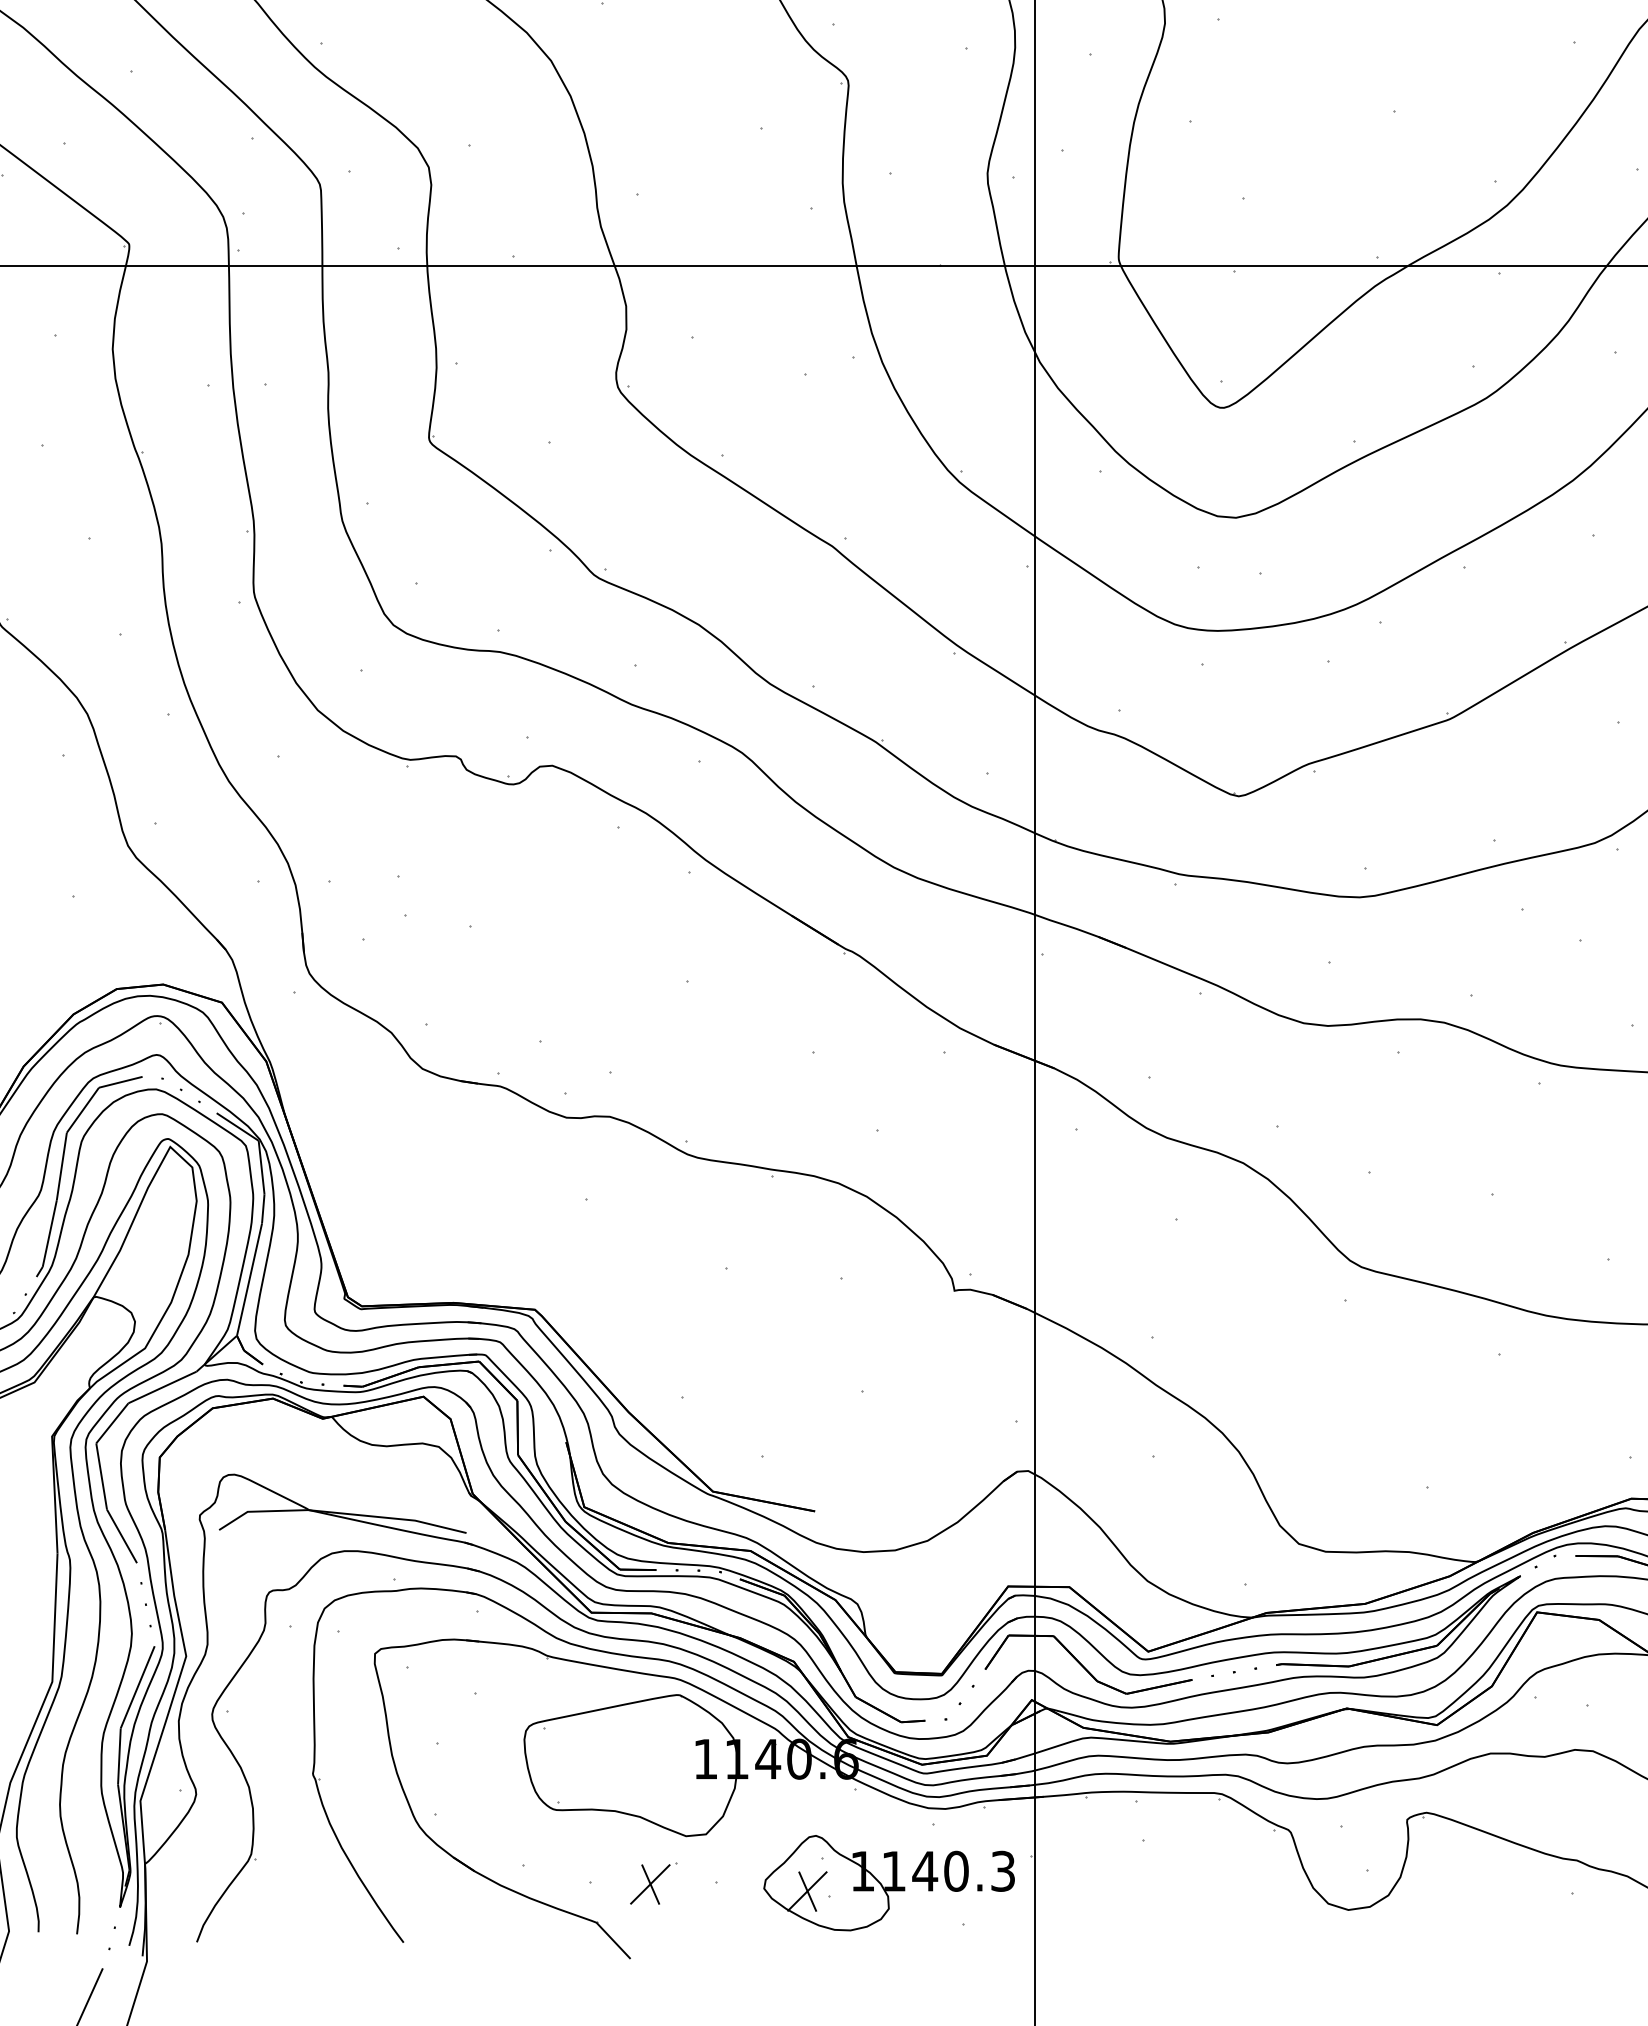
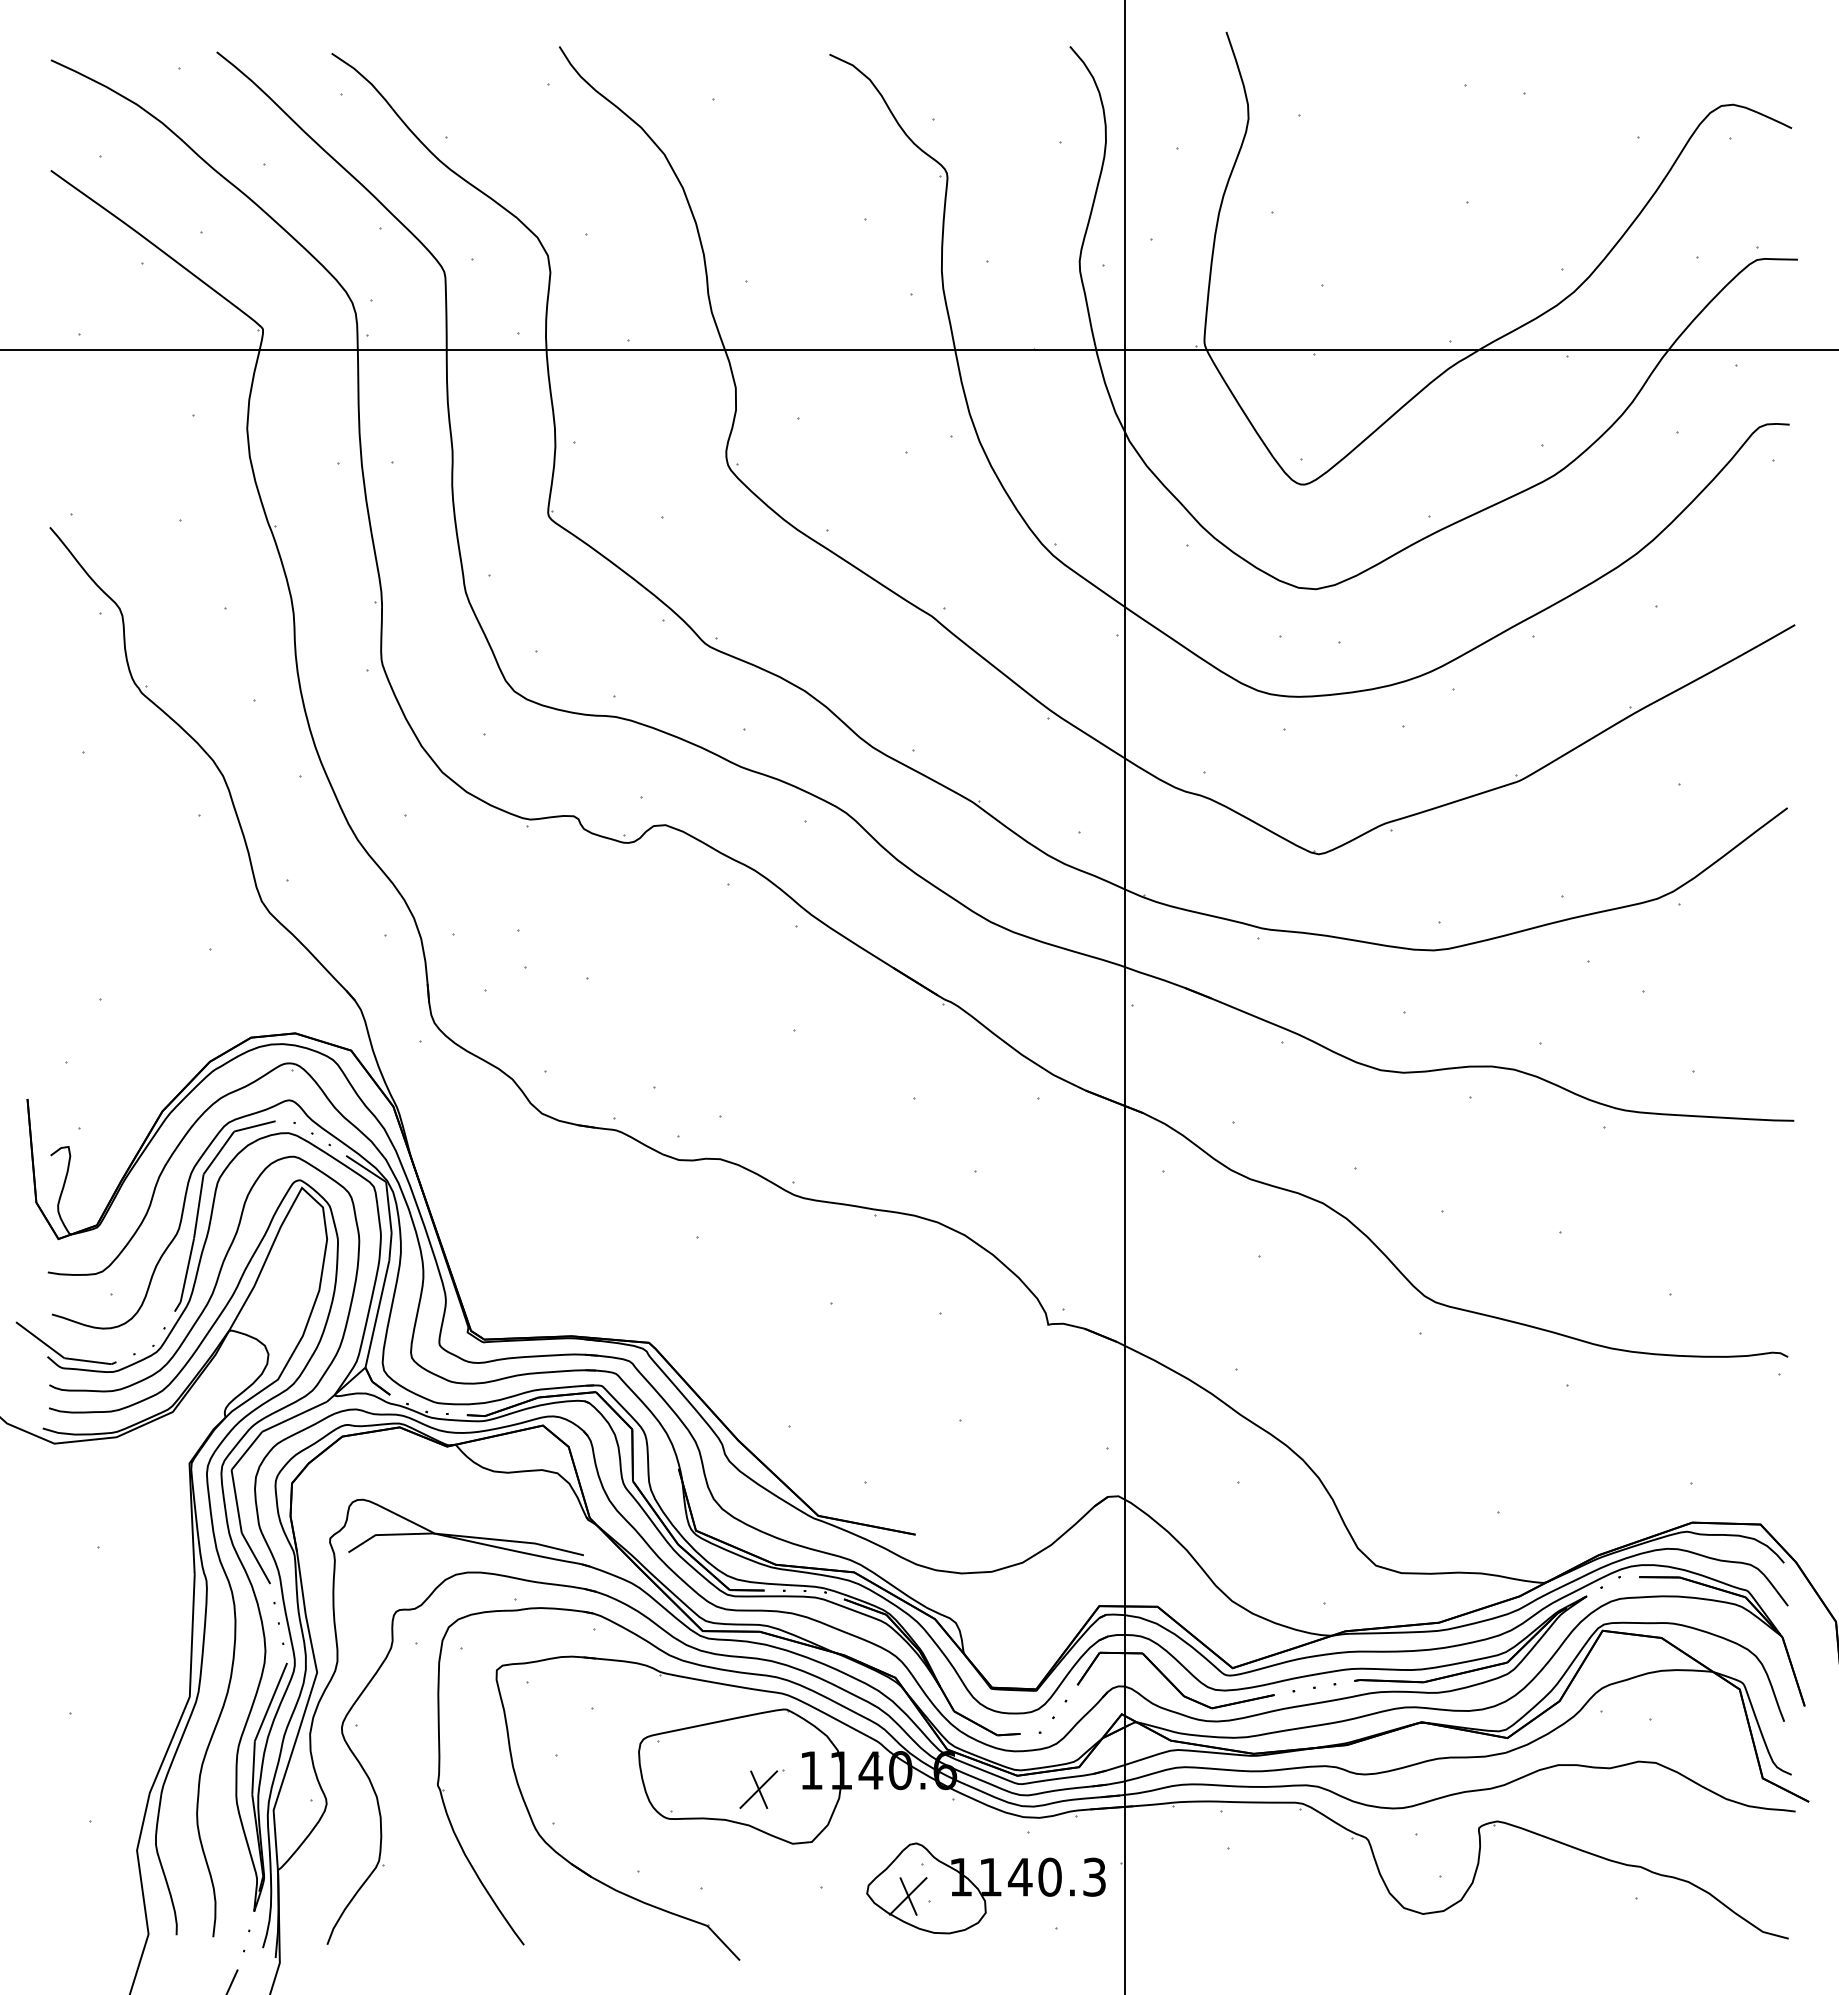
part: (653, 1883) -> (761, 1788), moved

